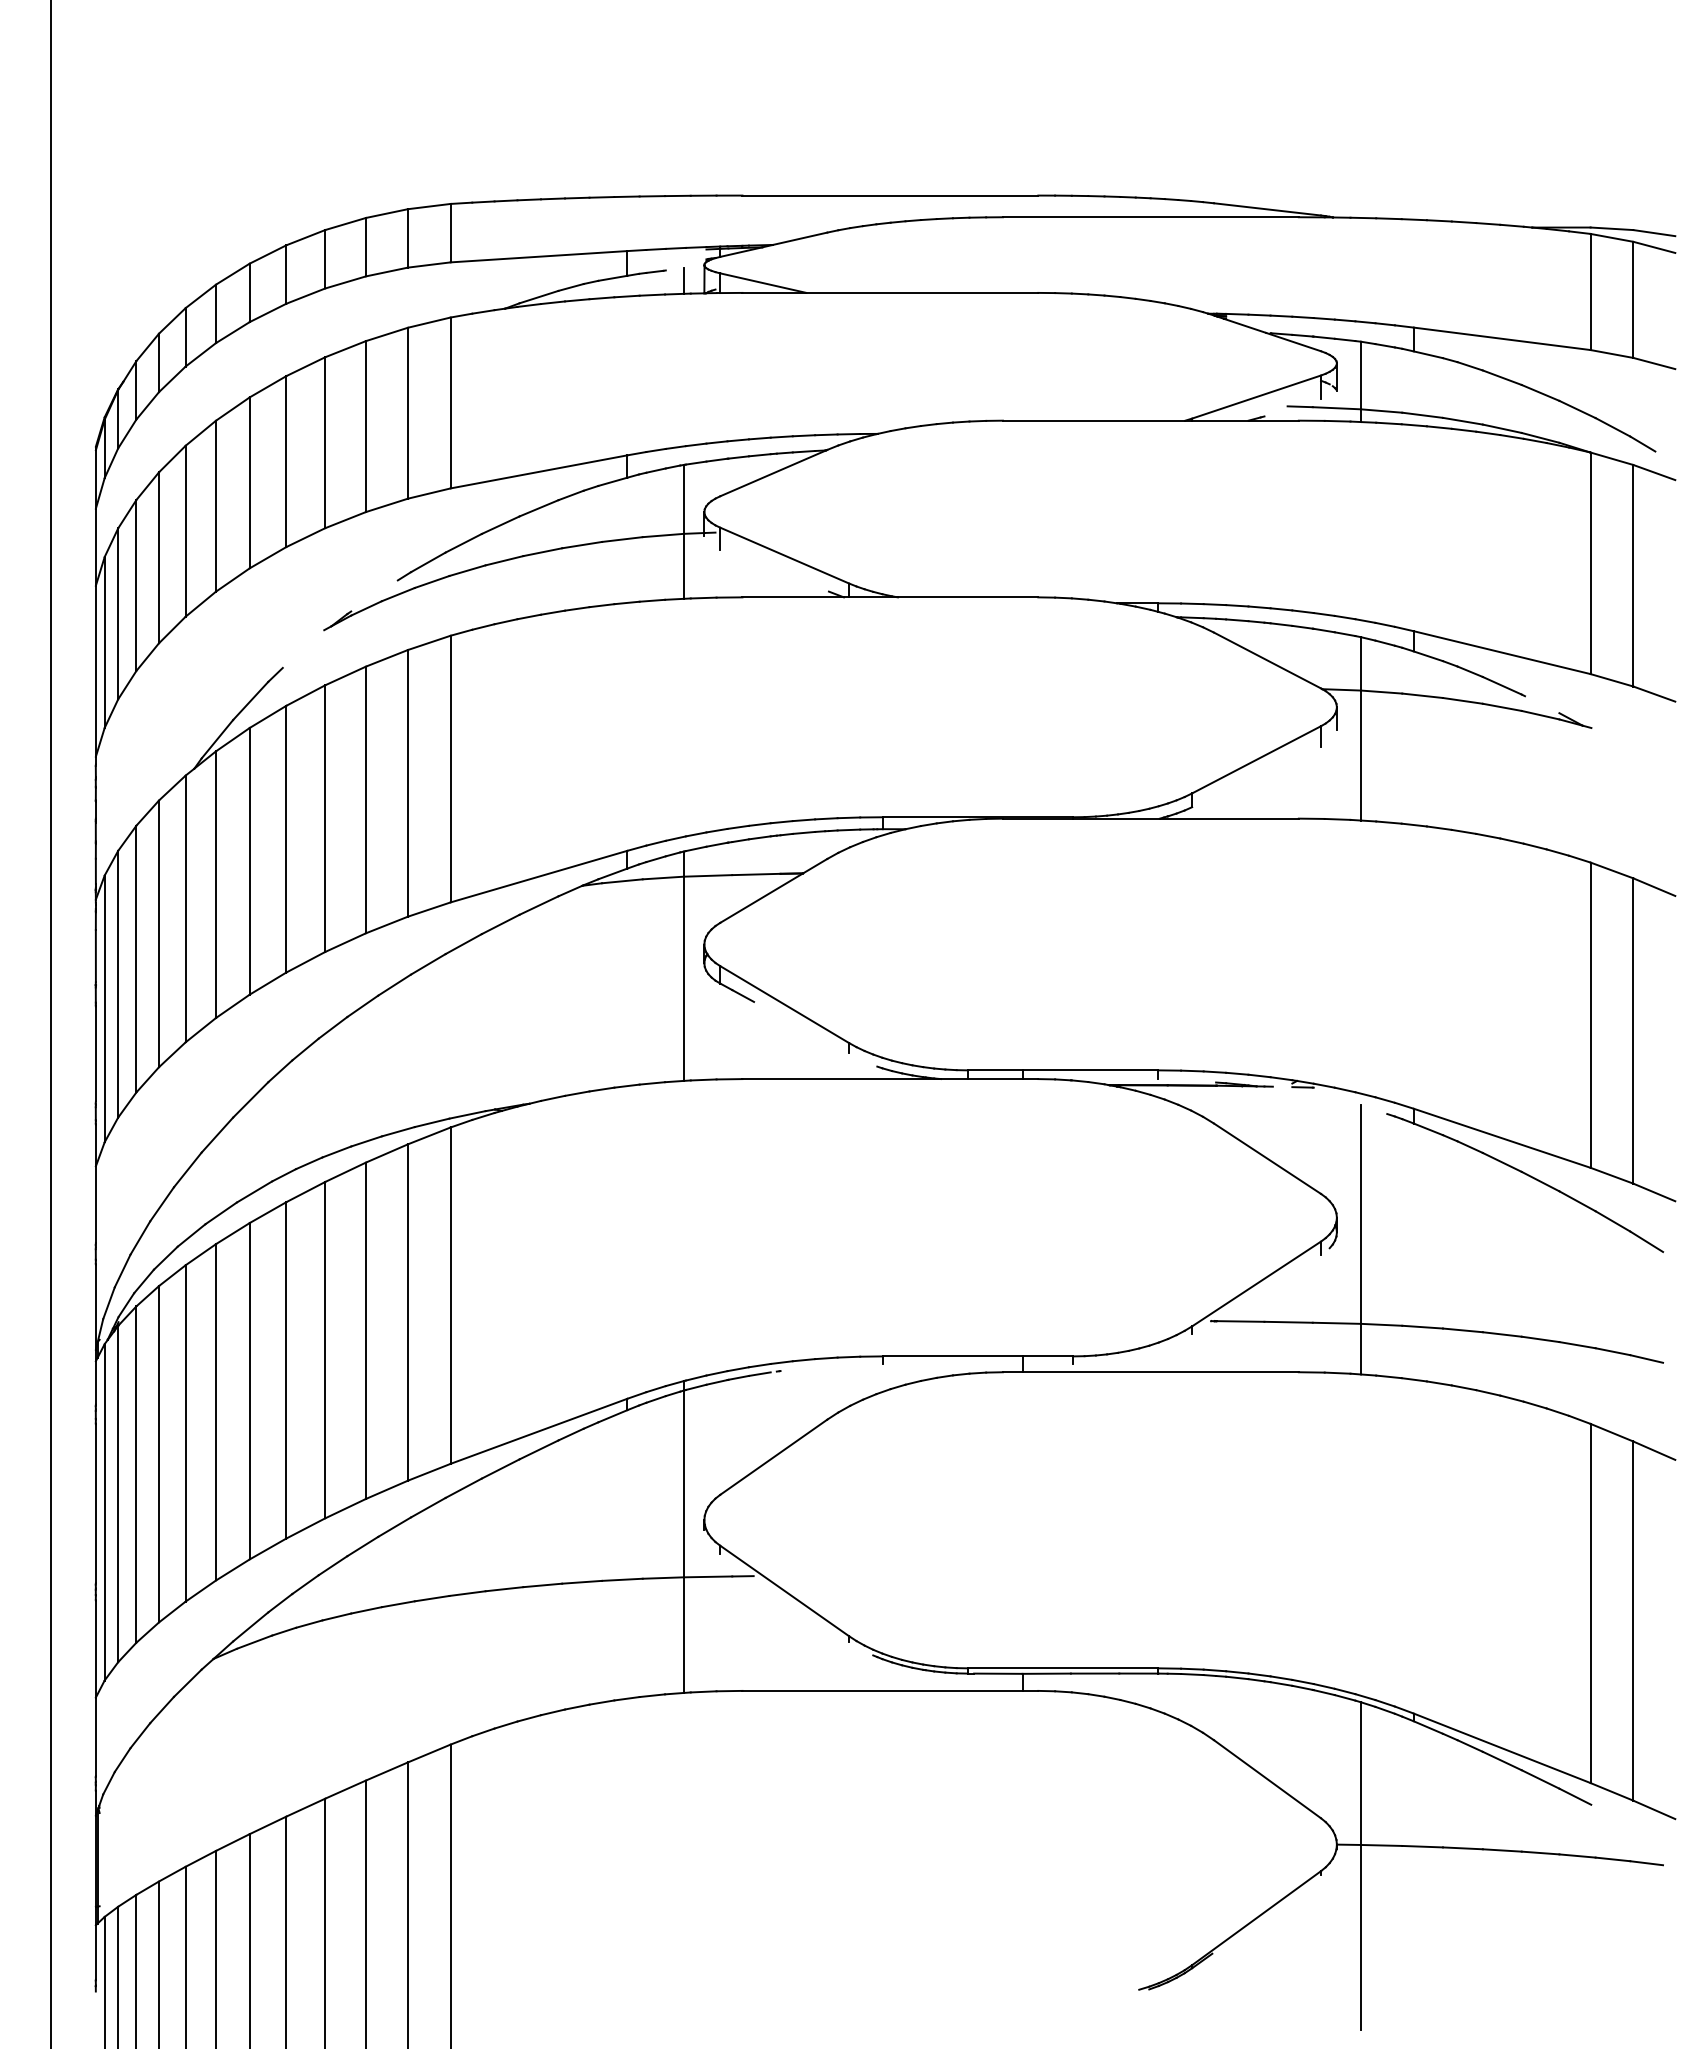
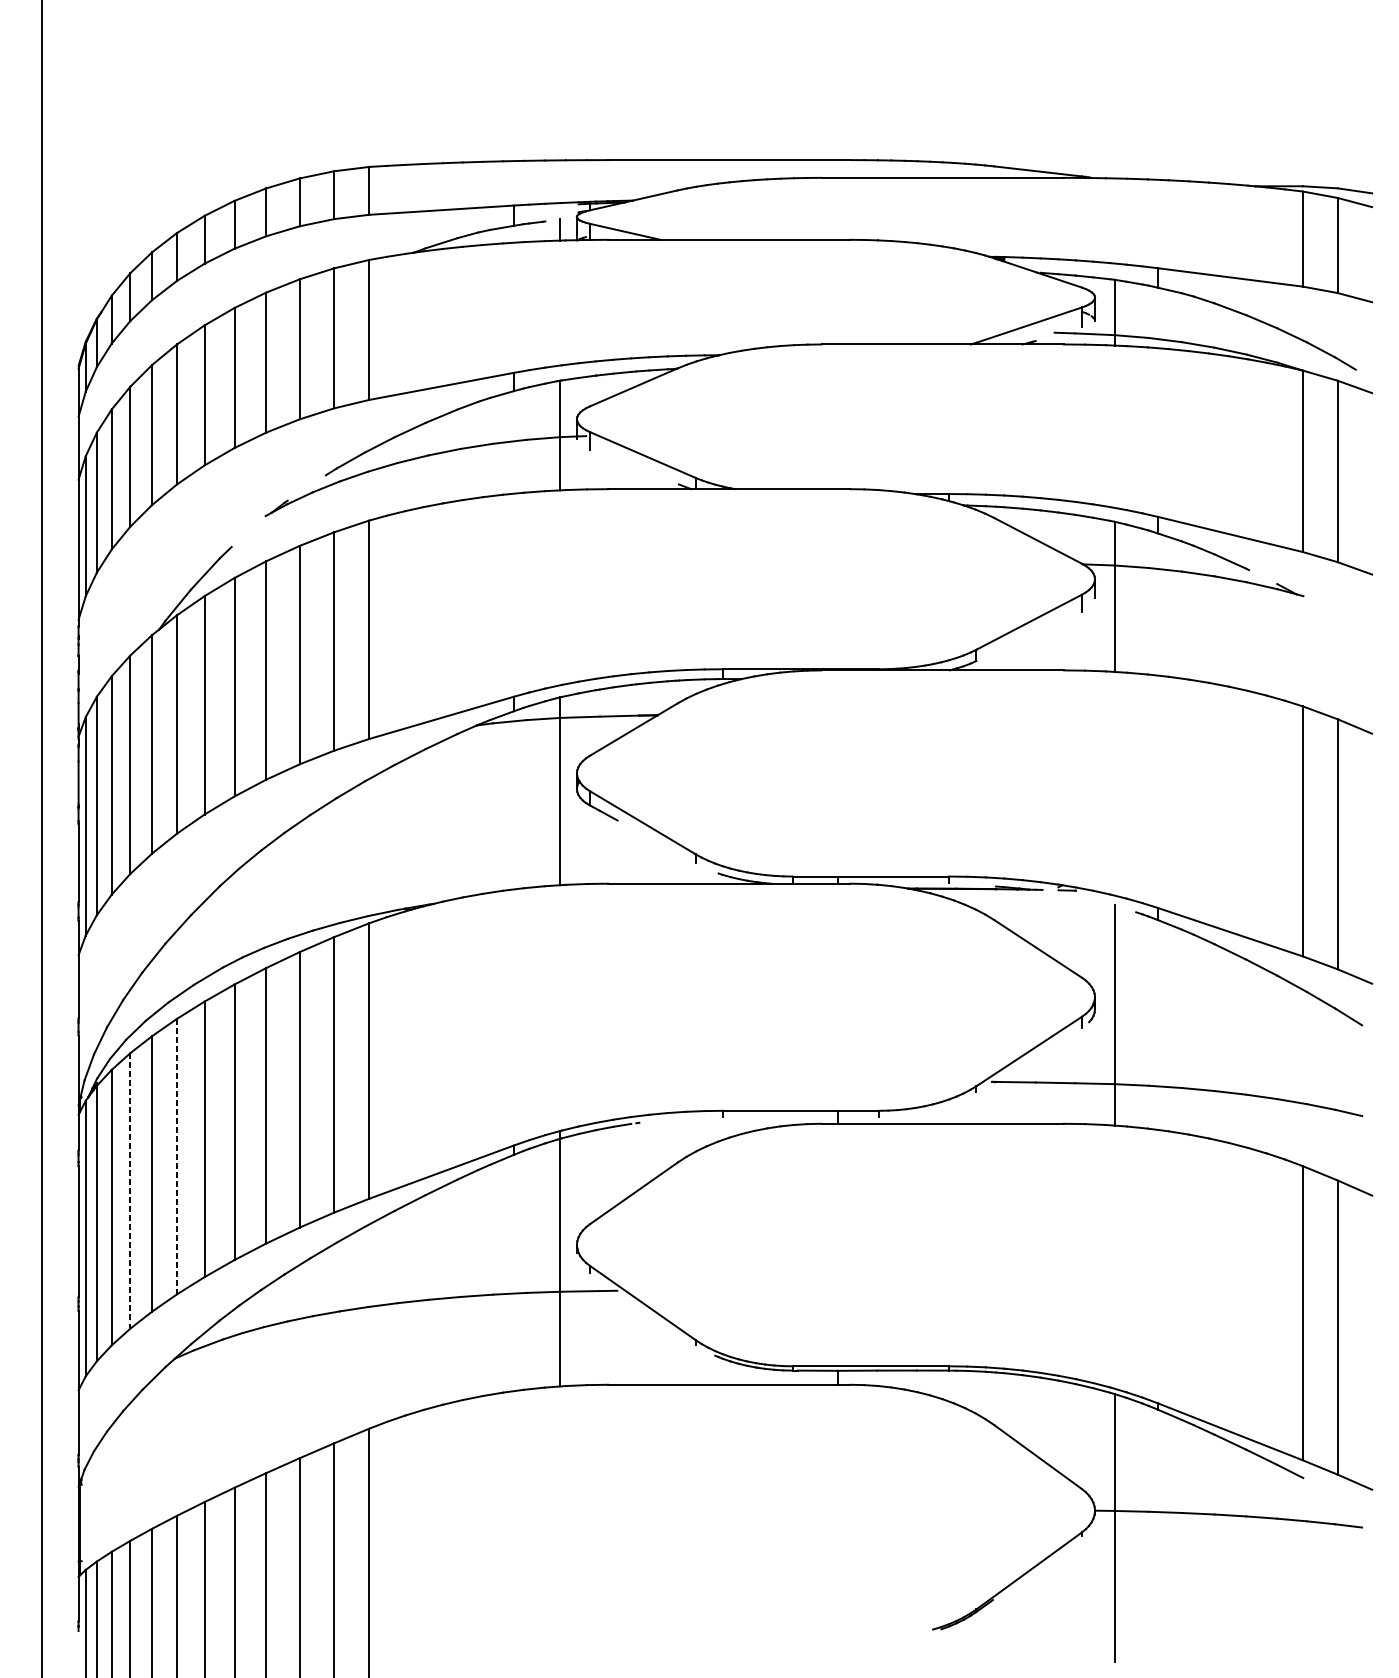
line: (216, 1412) -> (177, 1156), solid -> dashed
line: (159, 1454) -> (130, 1191), solid -> dashed

